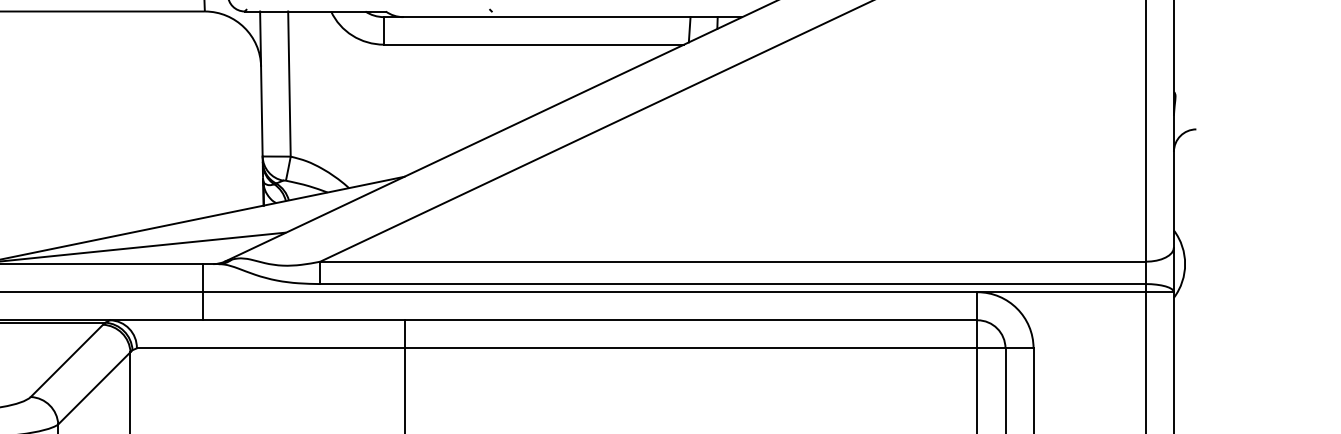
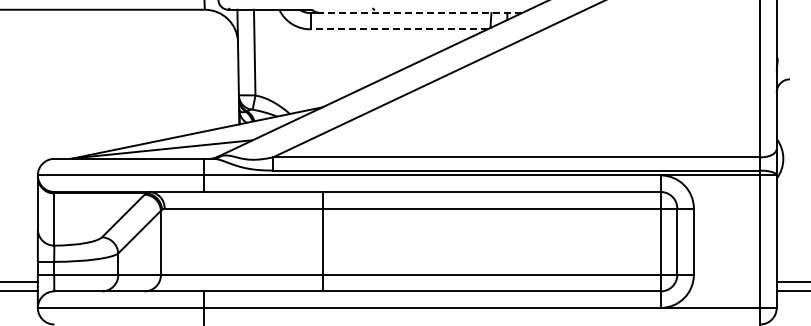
line: (572, 17) -> (421, 13), solid -> dashed
line: (534, 44) -> (399, 29), solid -> dashed

